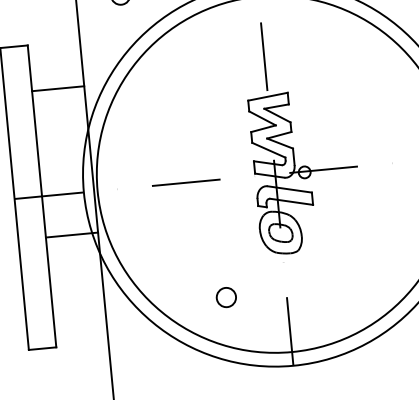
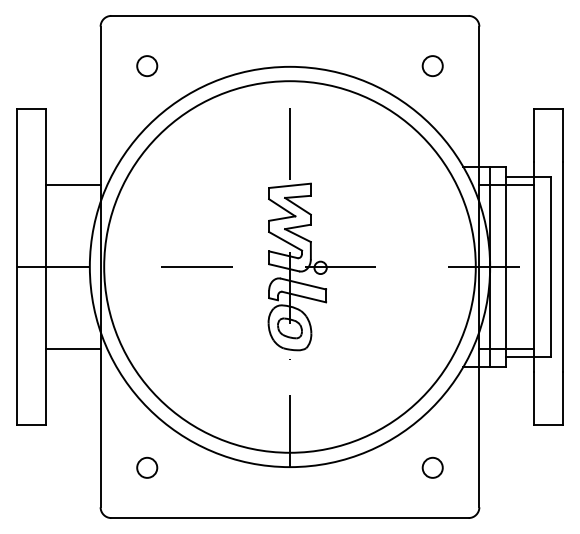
line: (58, 89) -> (73, 185), moved
line: (72, 234) -> (73, 348), moved
circle: (226, 297) -> (147, 467), moved

